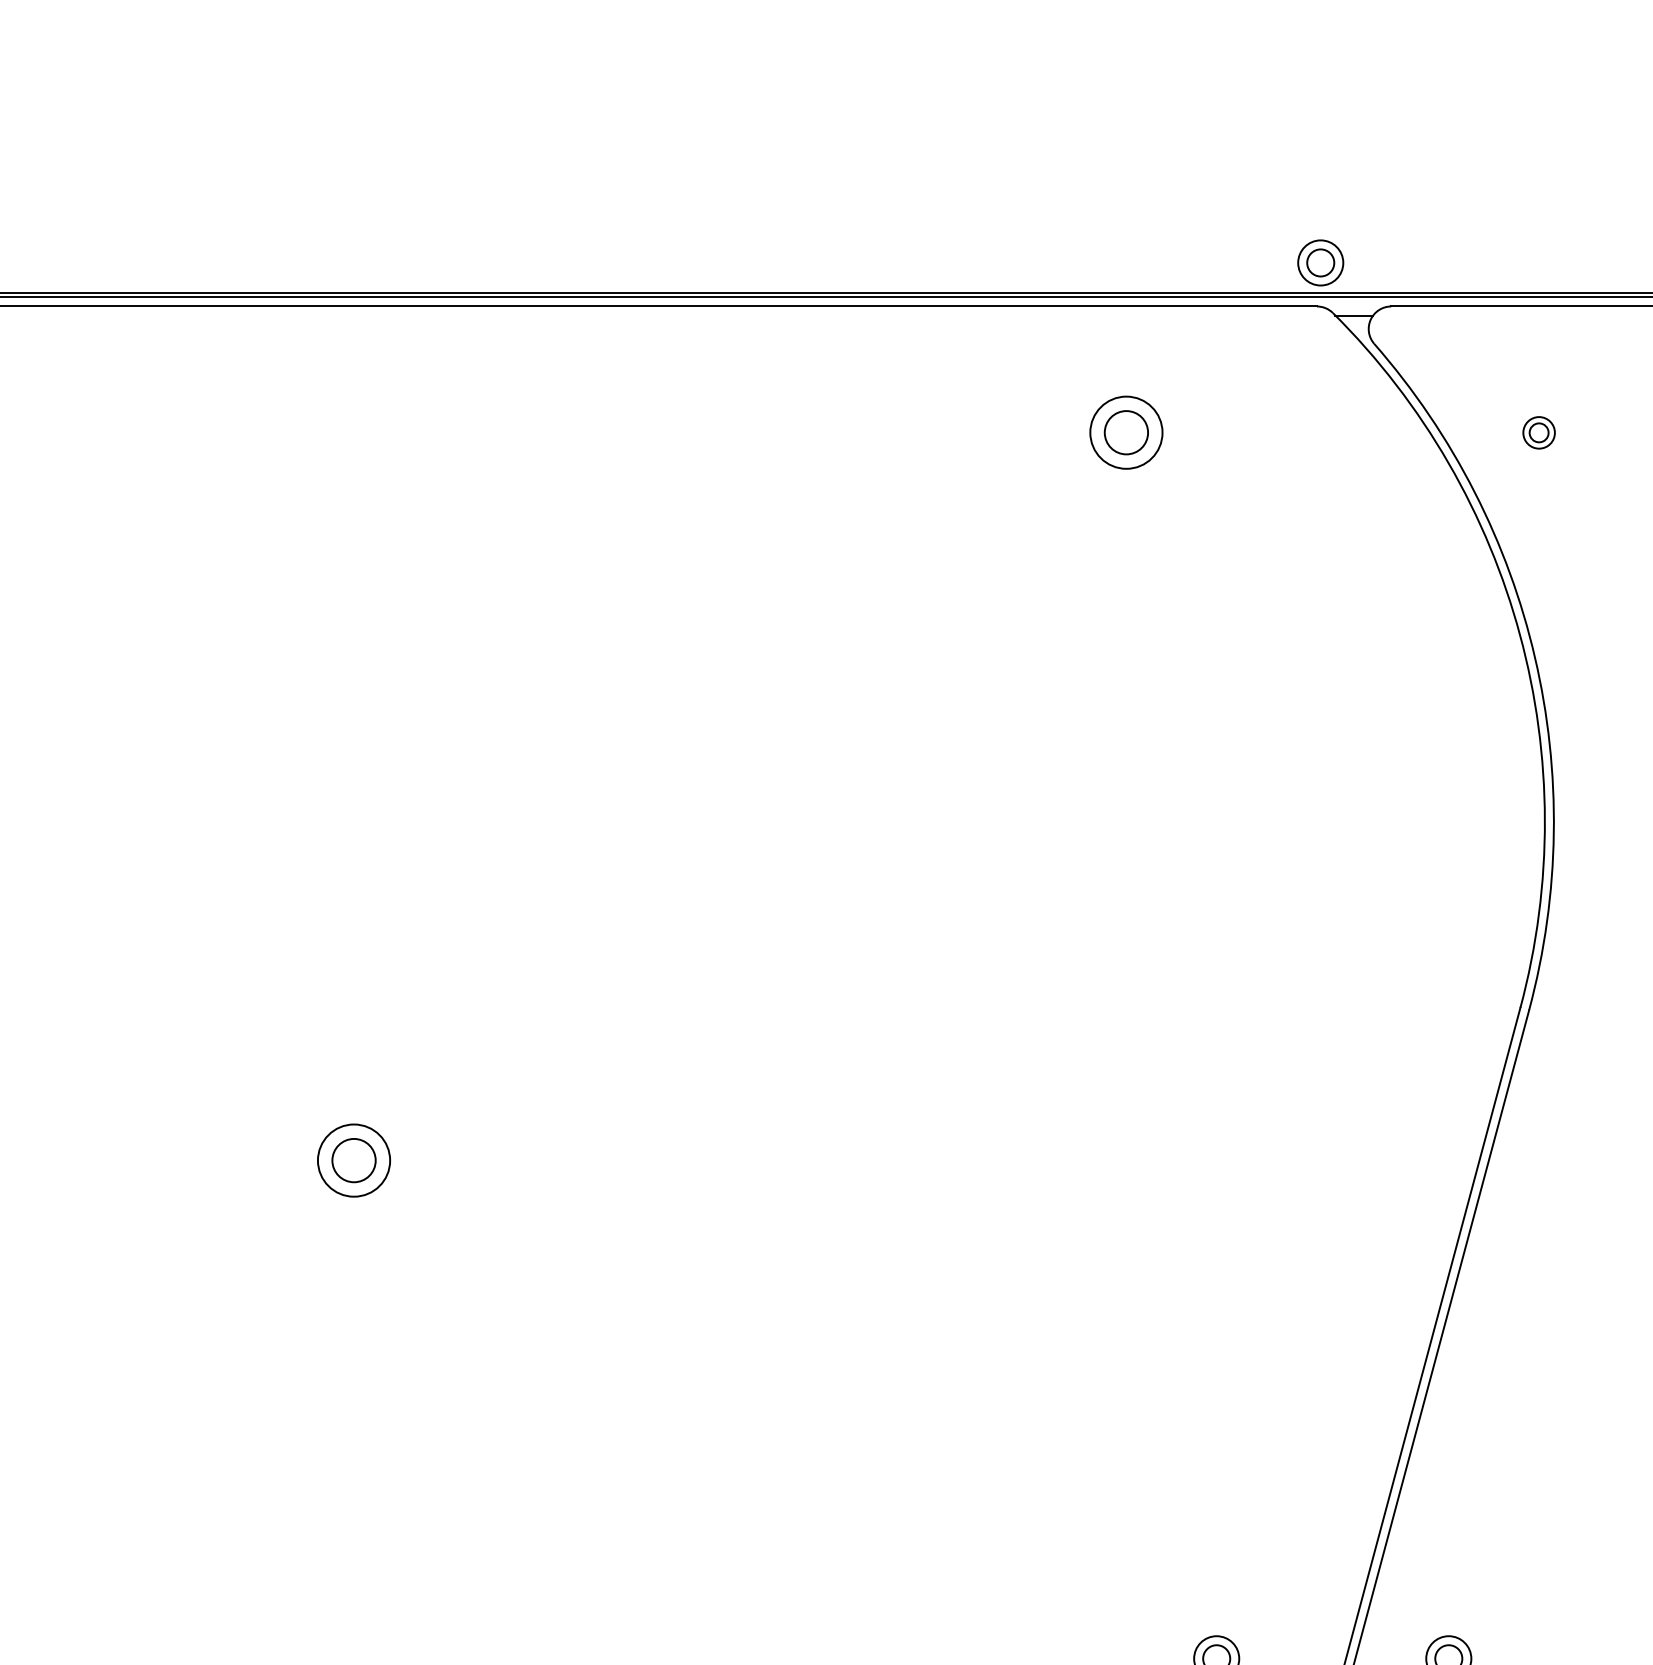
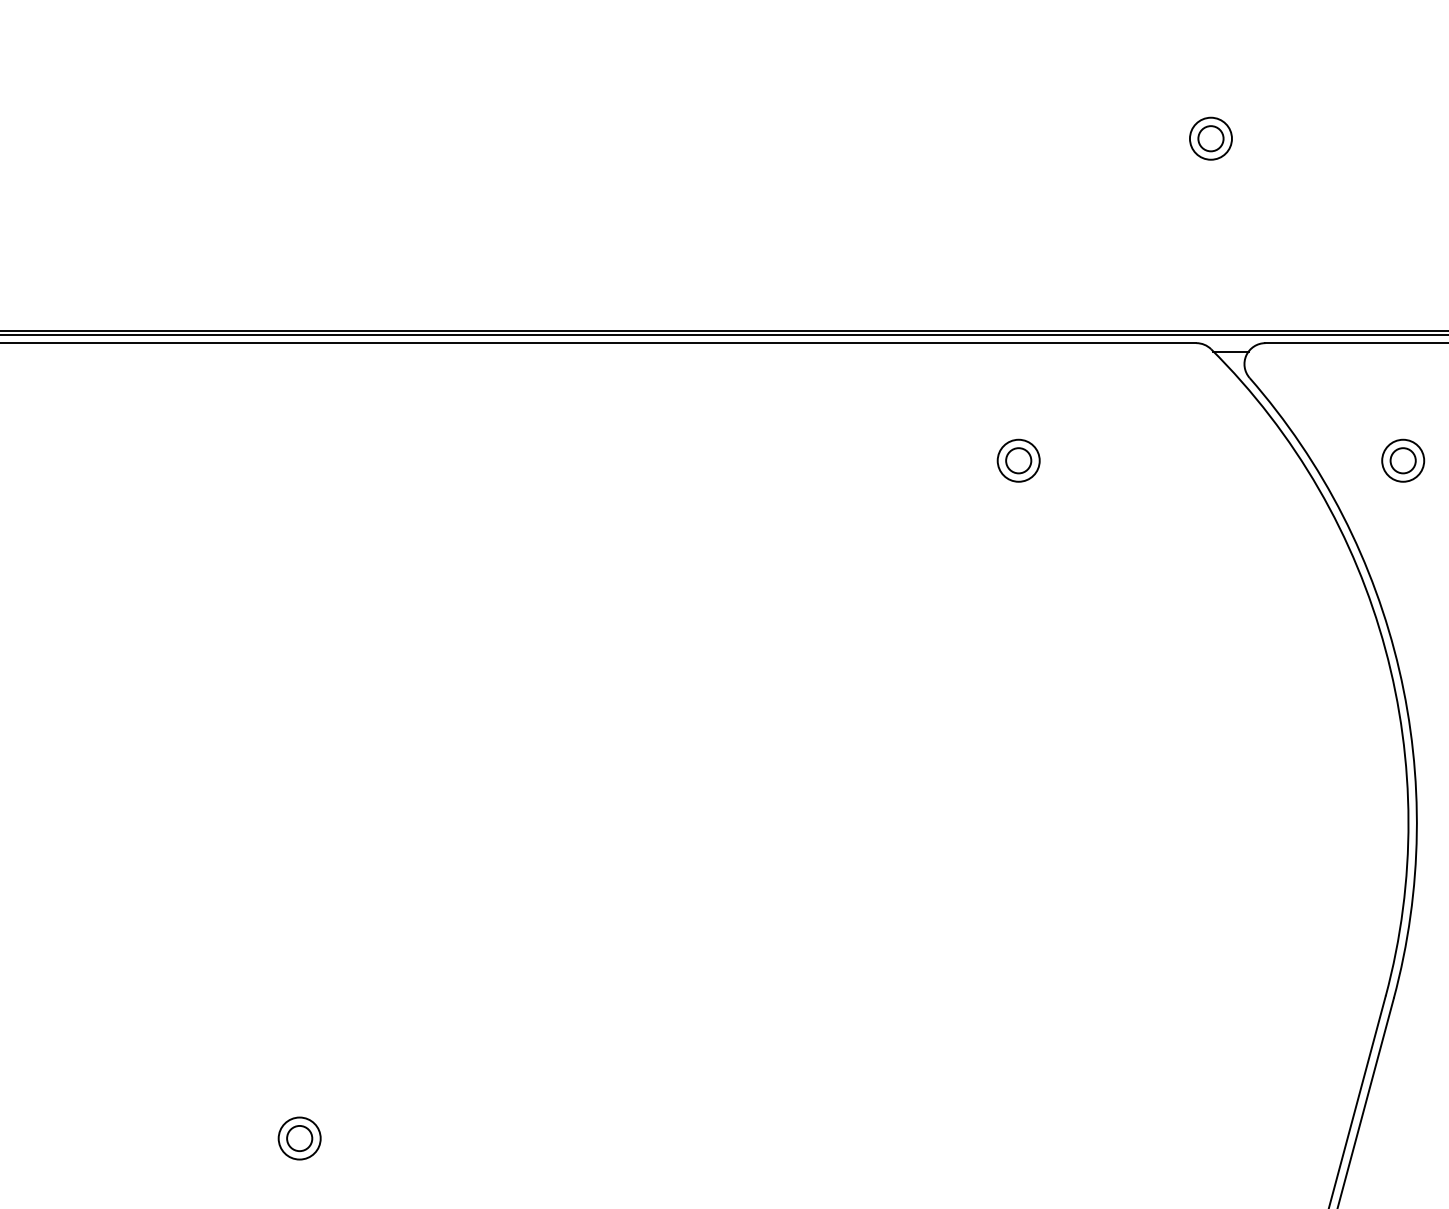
part: (1320, 262) -> (1210, 138), moved
part: (1125, 432) -> (1018, 460), size x0.62
part: (1538, 432) -> (1402, 460), size x1.43
part: (353, 1160) -> (299, 1138), size x0.62

